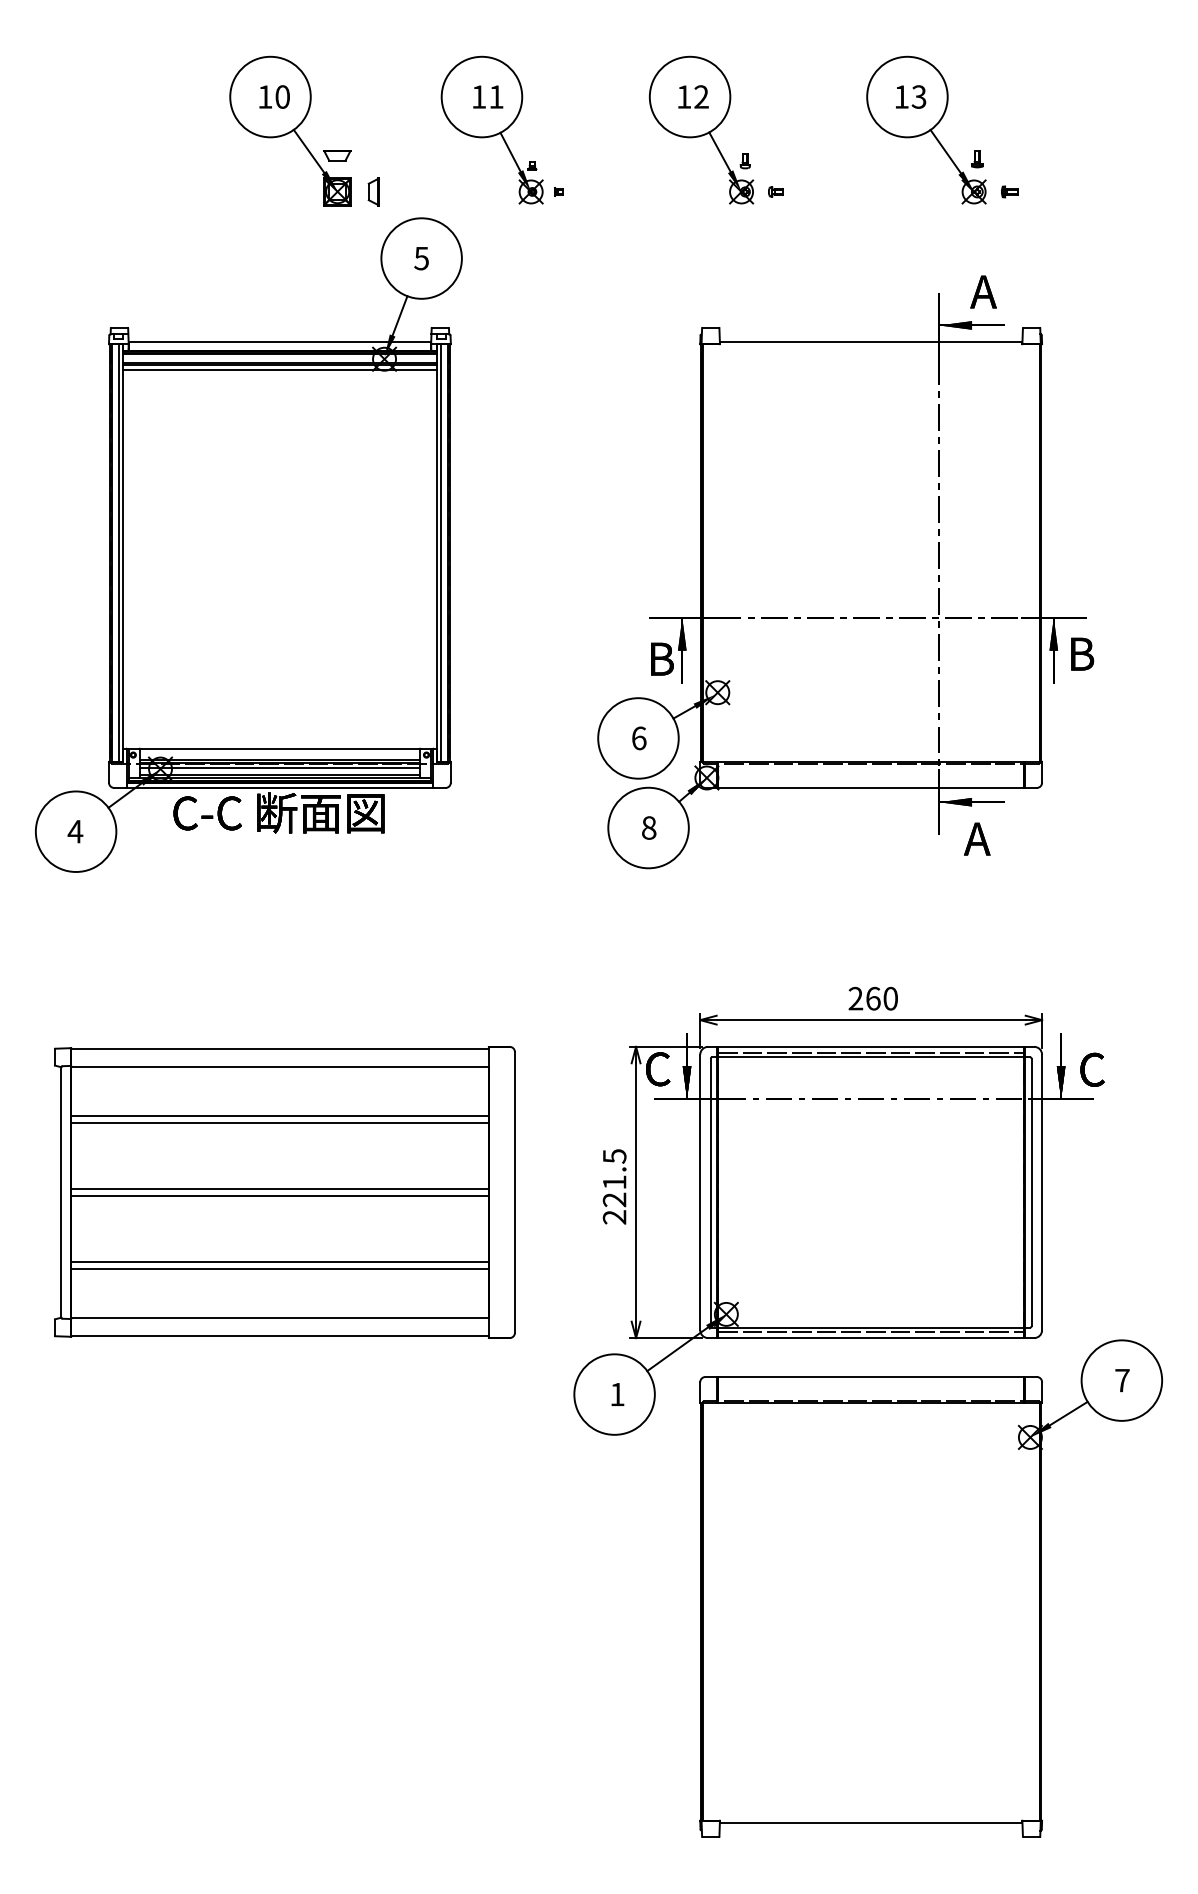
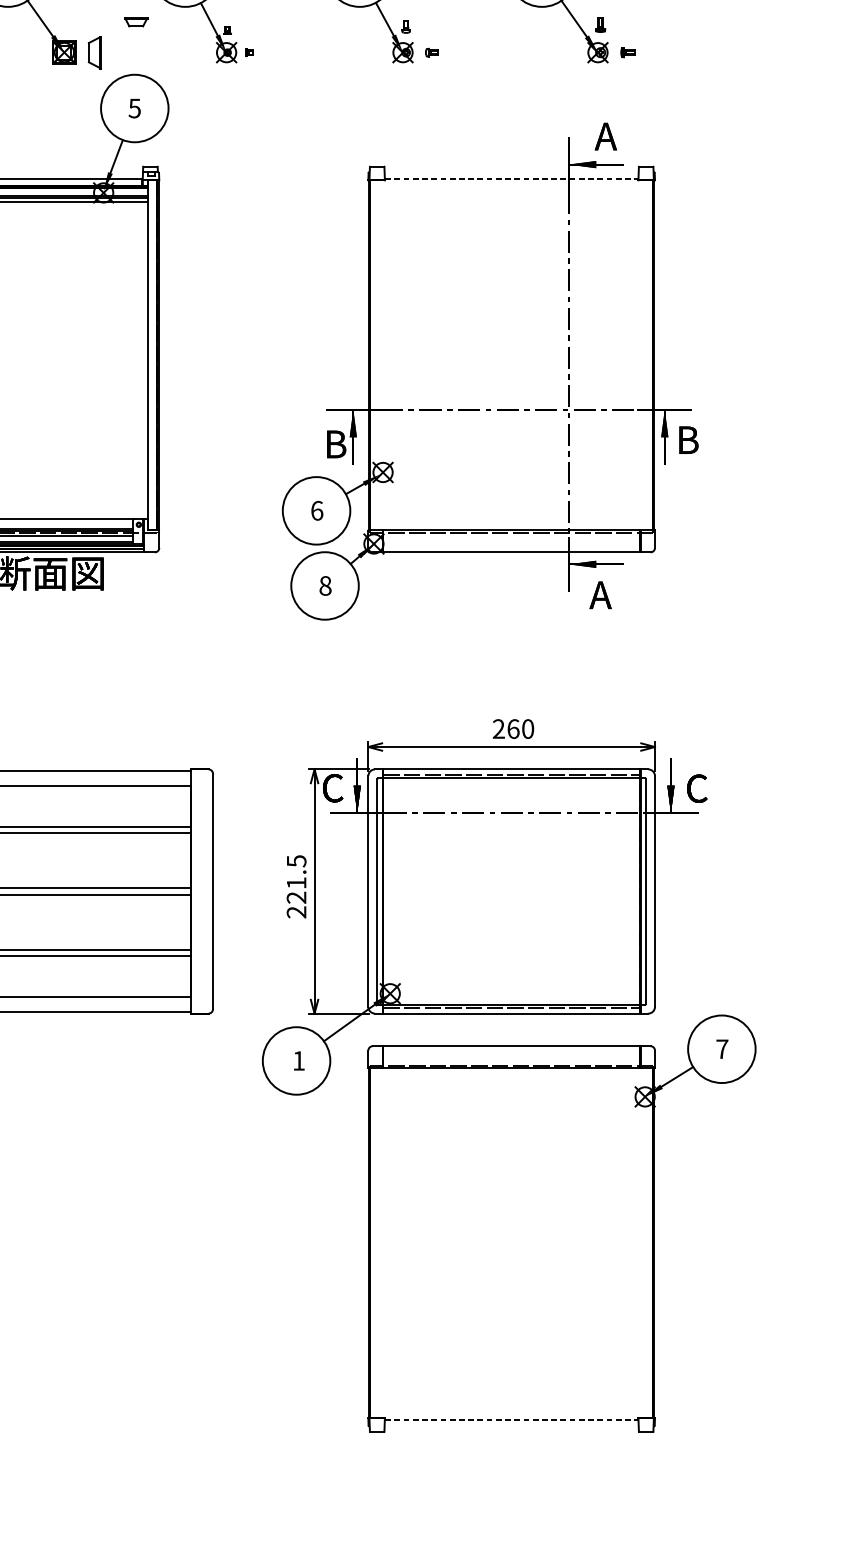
part: (337, 155) -> (136, 22), moved
part: (373, 191) -> (94, 52), size x1.4
line: (871, 342) -> (511, 178), solid -> dashed
line: (441, 552) -> (151, 354), removed
line: (871, 1822) -> (511, 1419), solid -> dashed

